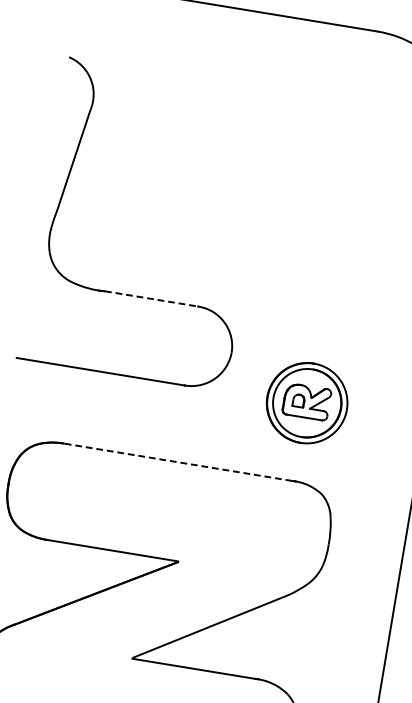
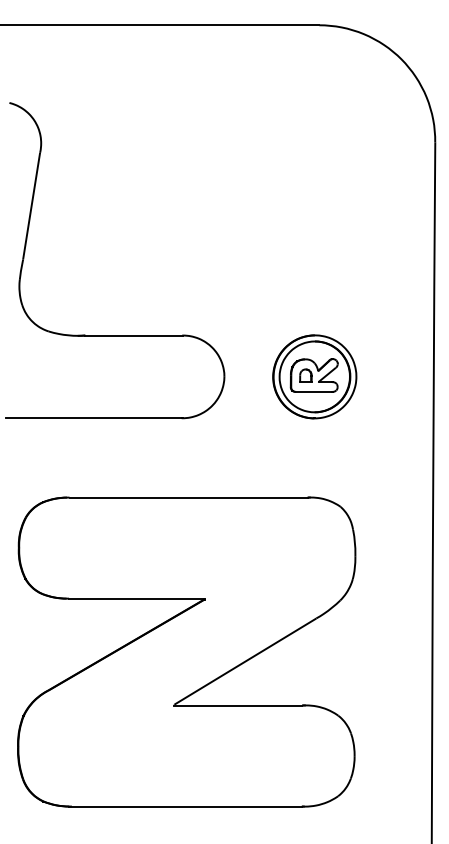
line: (151, 298) -> (133, 335), dashed -> solid
part: (306, 402) -> (314, 376), moved
line: (179, 462) -> (189, 497), dashed -> solid

